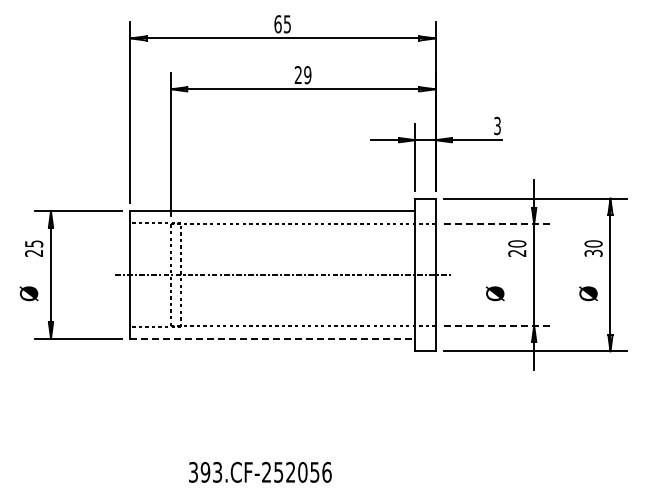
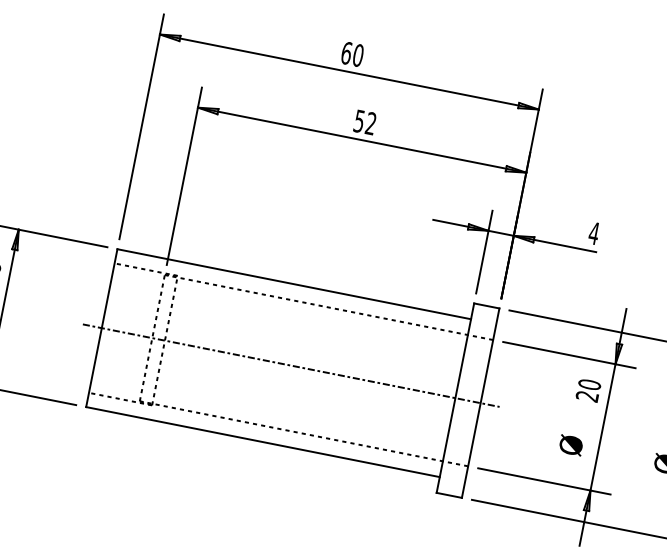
text: (287, 24) -> (358, 55), 65 -> 60
text: (302, 75) -> (364, 122), 29 -> 52
text: (497, 125) -> (594, 232), 3 -> 4
line: (497, 224) -> (569, 355), dashed -> solid
text: (494, 293) -> (570, 444), moved
line: (497, 325) -> (545, 481), dashed -> solid
line: (273, 338) -> (263, 442), dashed -> solid

